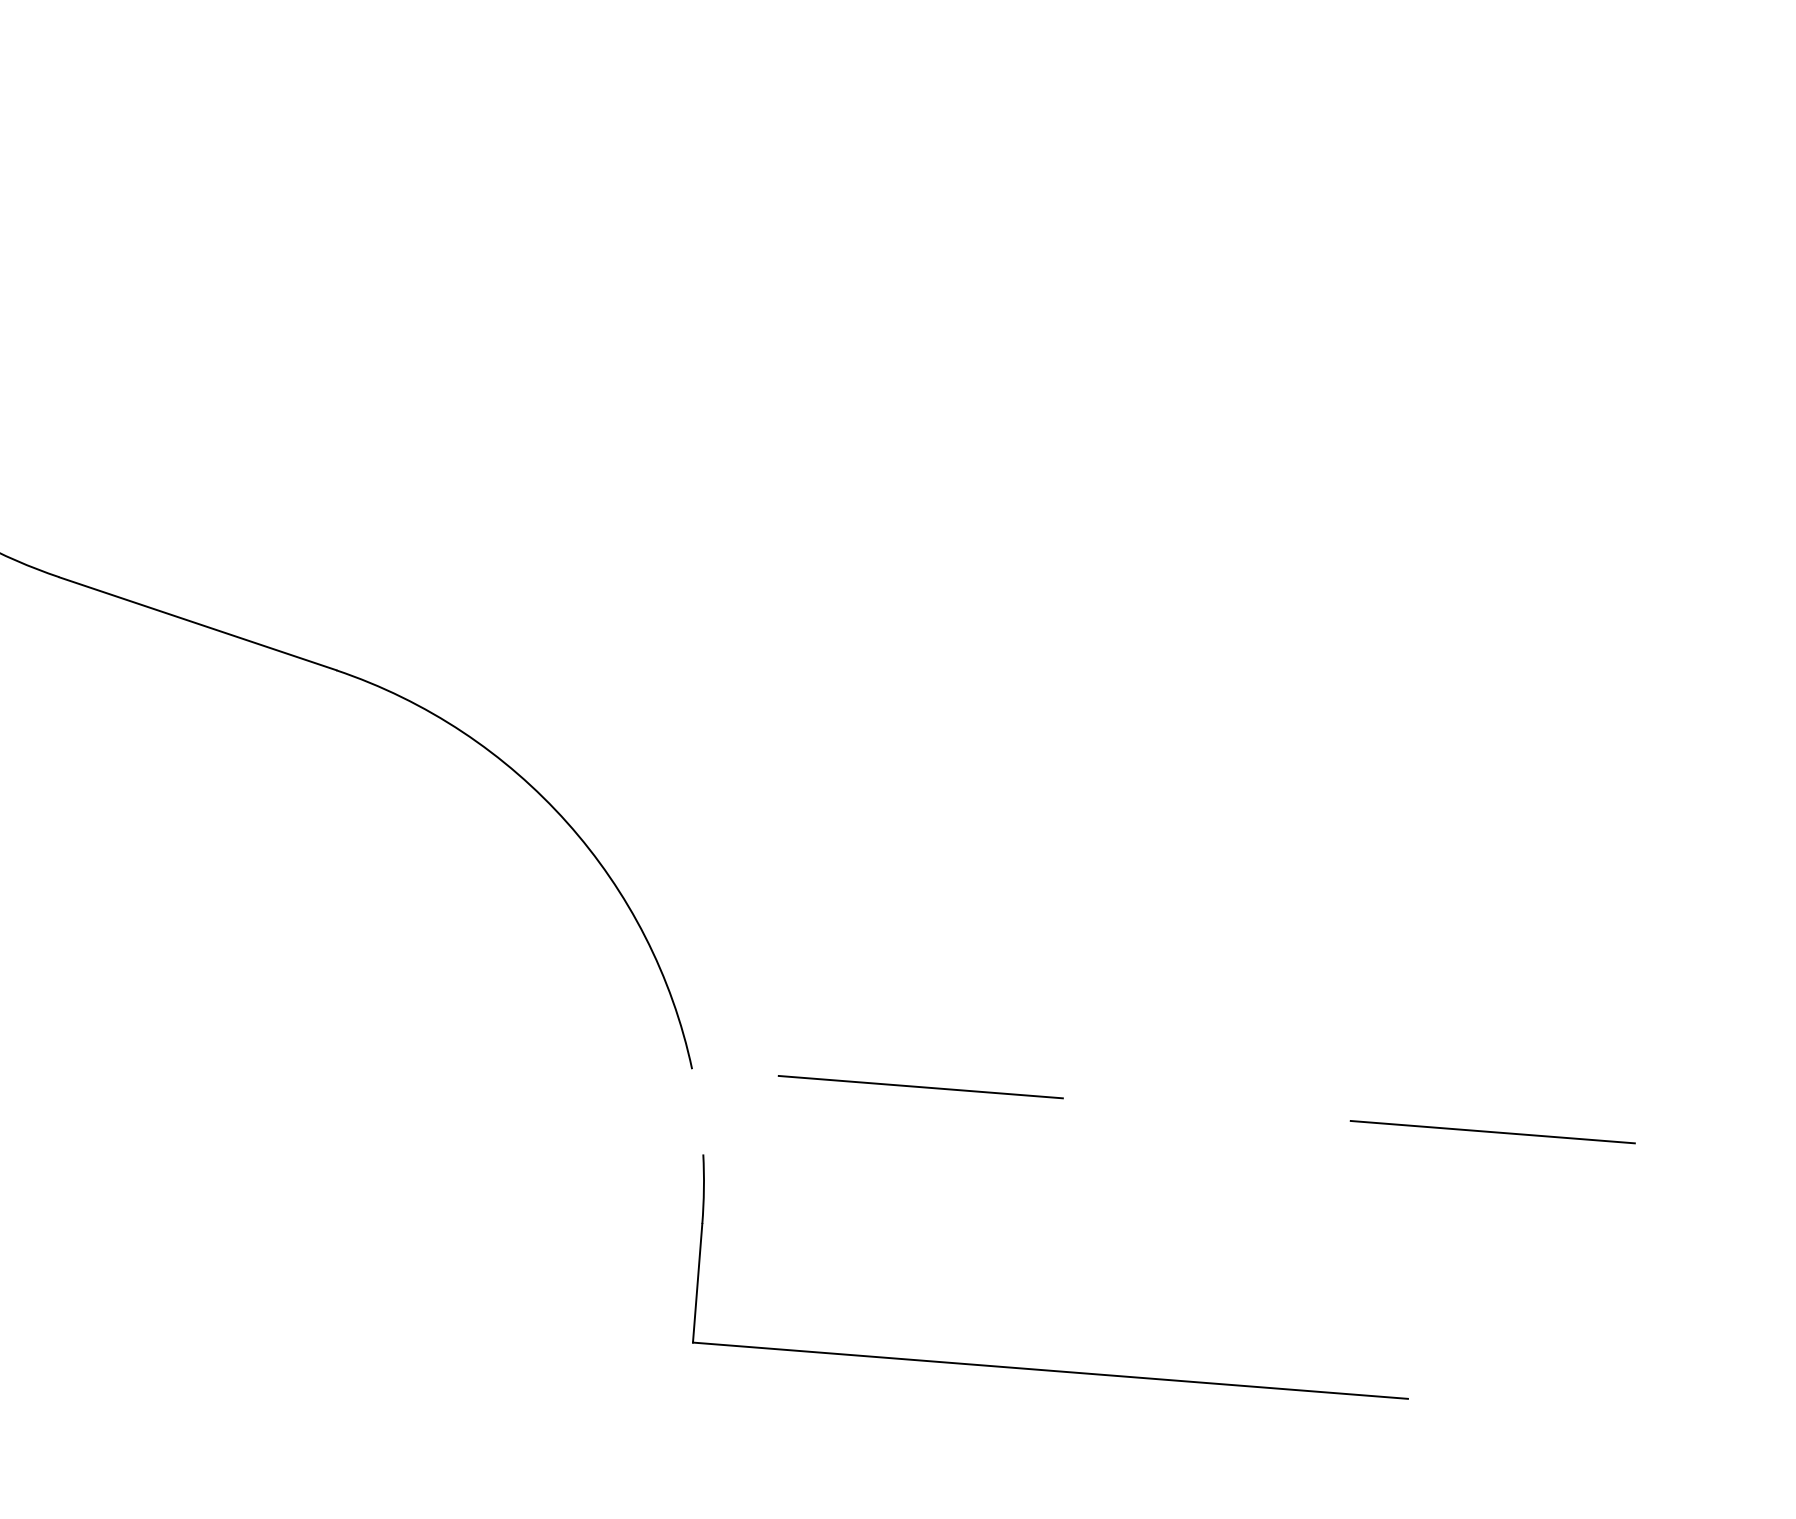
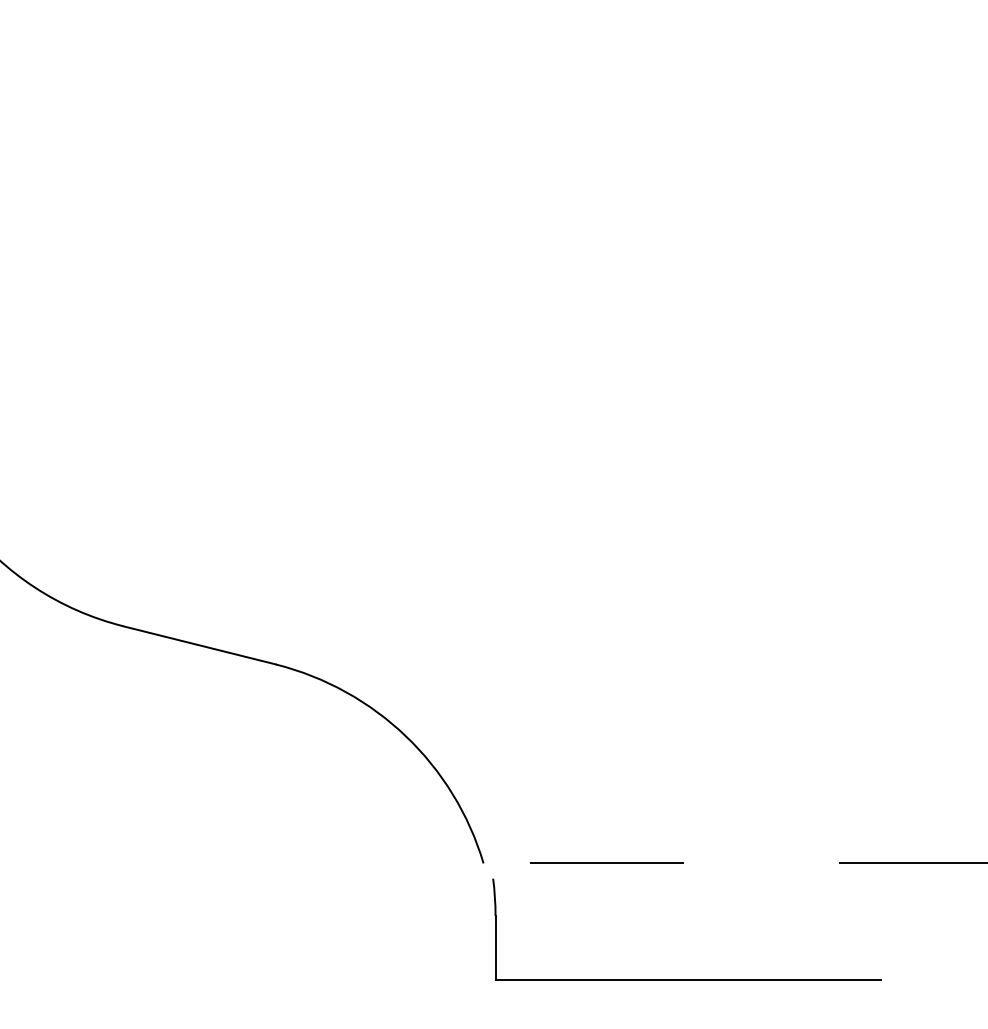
part: (1046, 1369) -> (686, 979), moved

